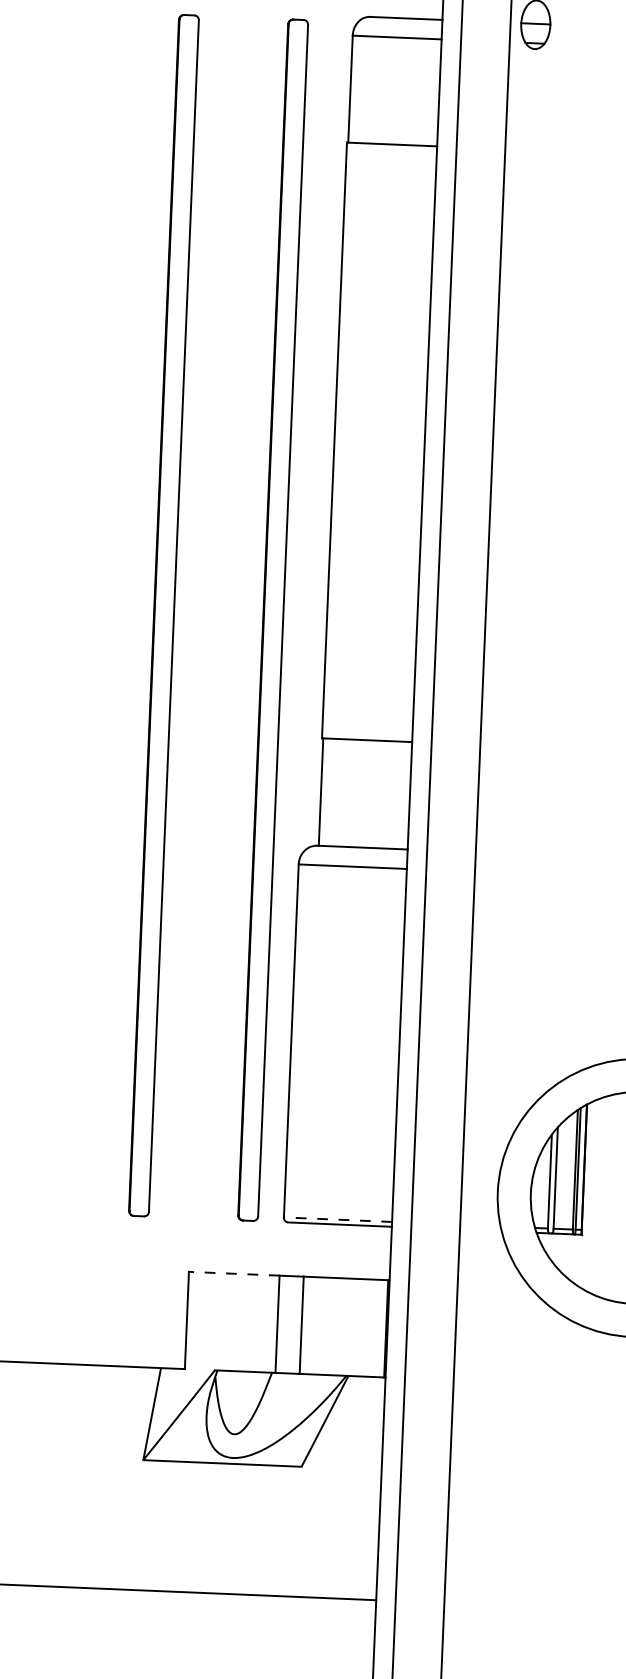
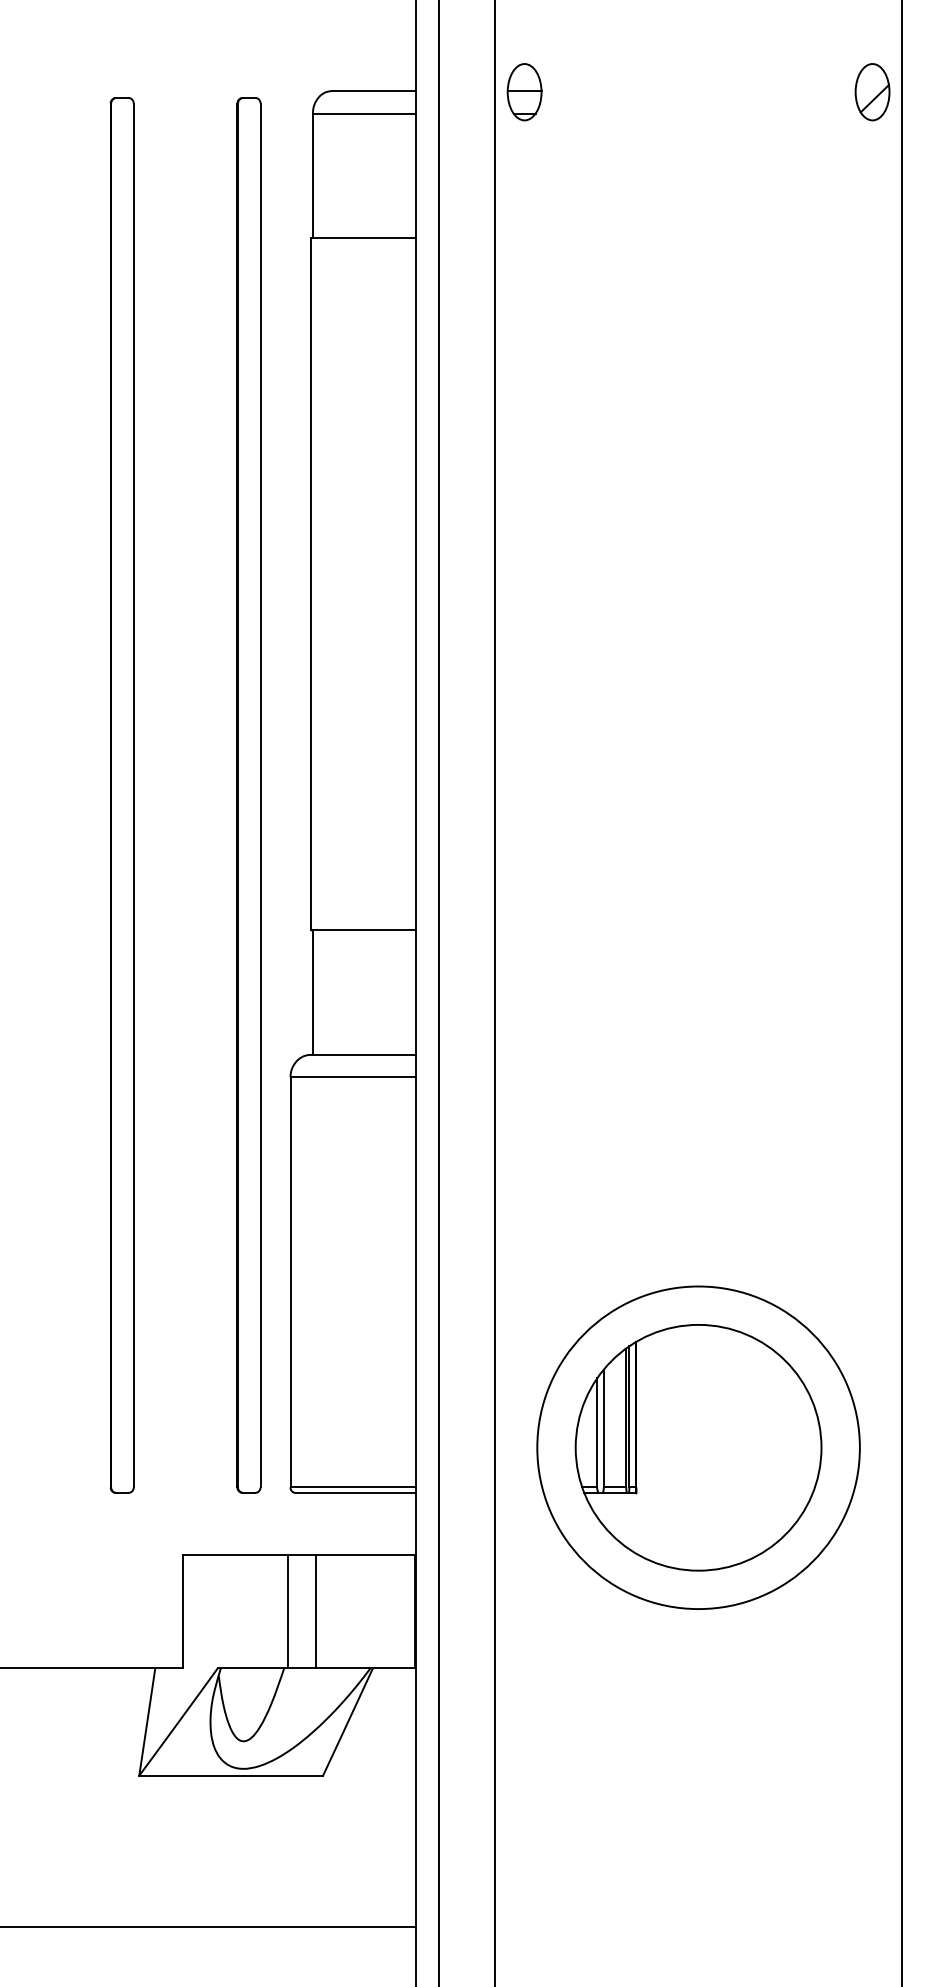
line: (338, 1219) -> (353, 1487), dashed -> solid
line: (234, 1274) -> (235, 1555), dashed -> solid

